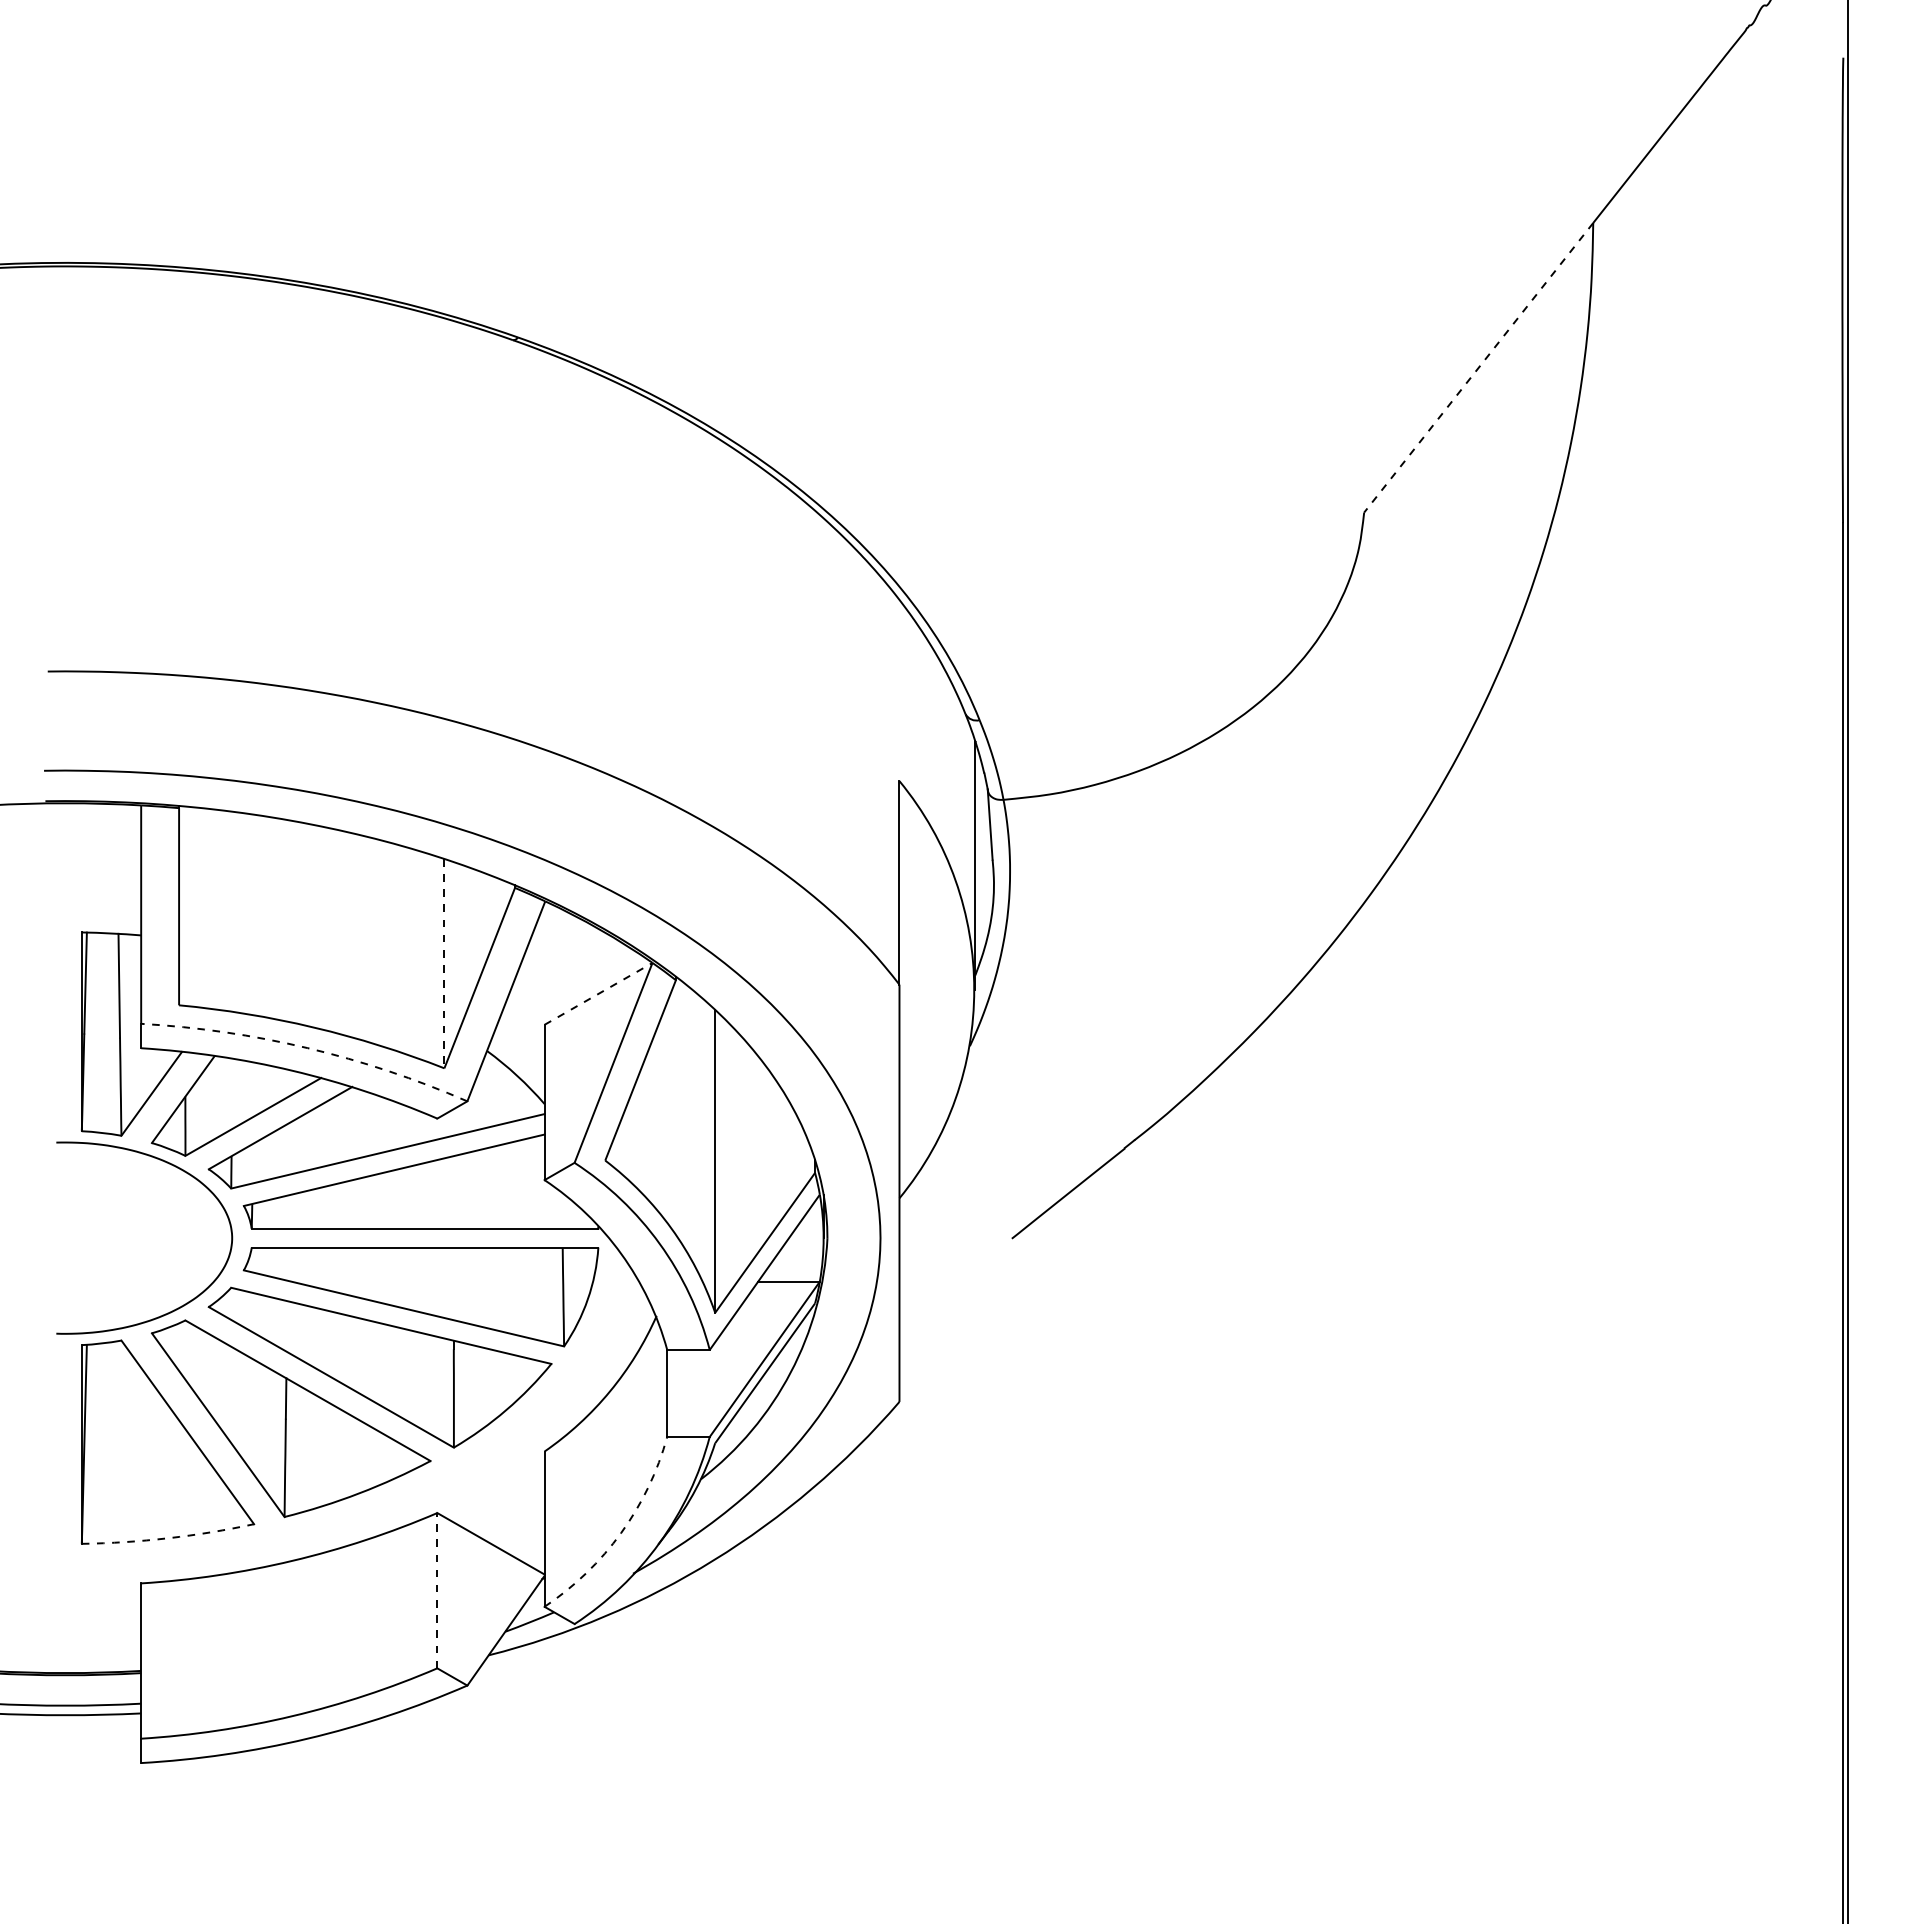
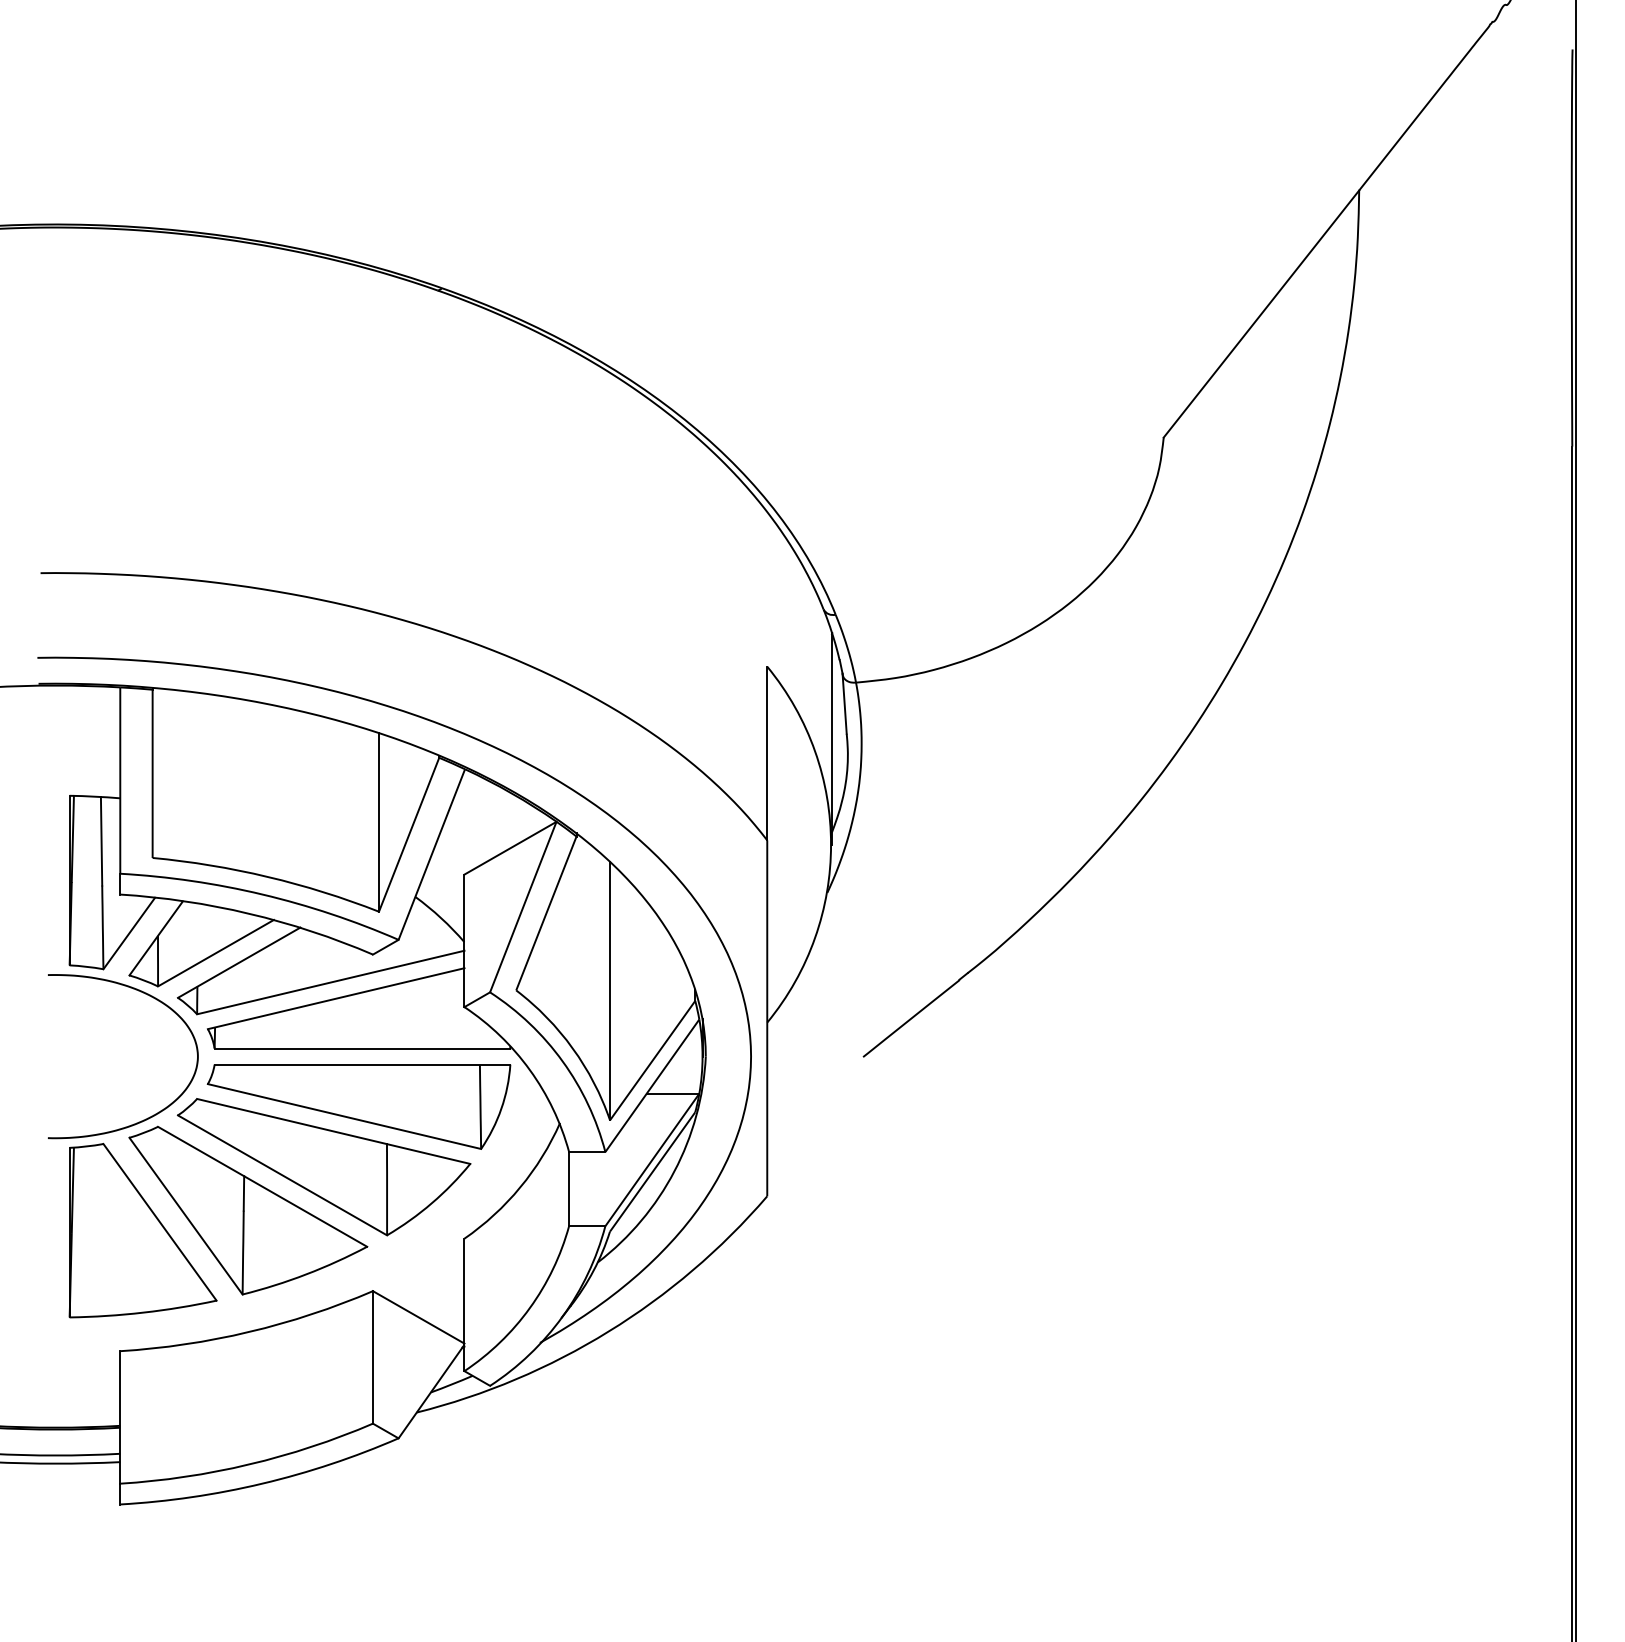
line: (1478, 367) -> (1261, 313), dashed -> solid
line: (444, 963) -> (379, 822), dashed -> solid
line: (598, 993) -> (510, 847), dashed -> solid
arc: (307, 1048) -> (262, 894), dashed -> solid
arc: (621, 1532) -> (530, 1307), dashed -> solid
arc: (168, 1538) -> (143, 1312), dashed -> solid
line: (437, 1590) -> (373, 1357), dashed -> solid

